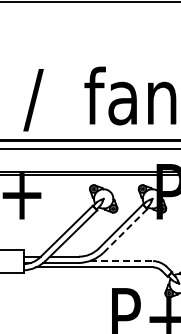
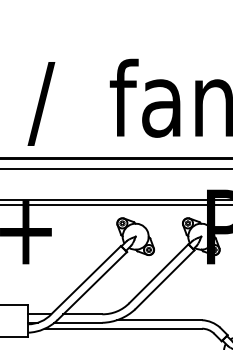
line: (125, 230) -> (165, 279), dashed -> solid
line: (121, 261) -> (159, 320), dashed -> solid

